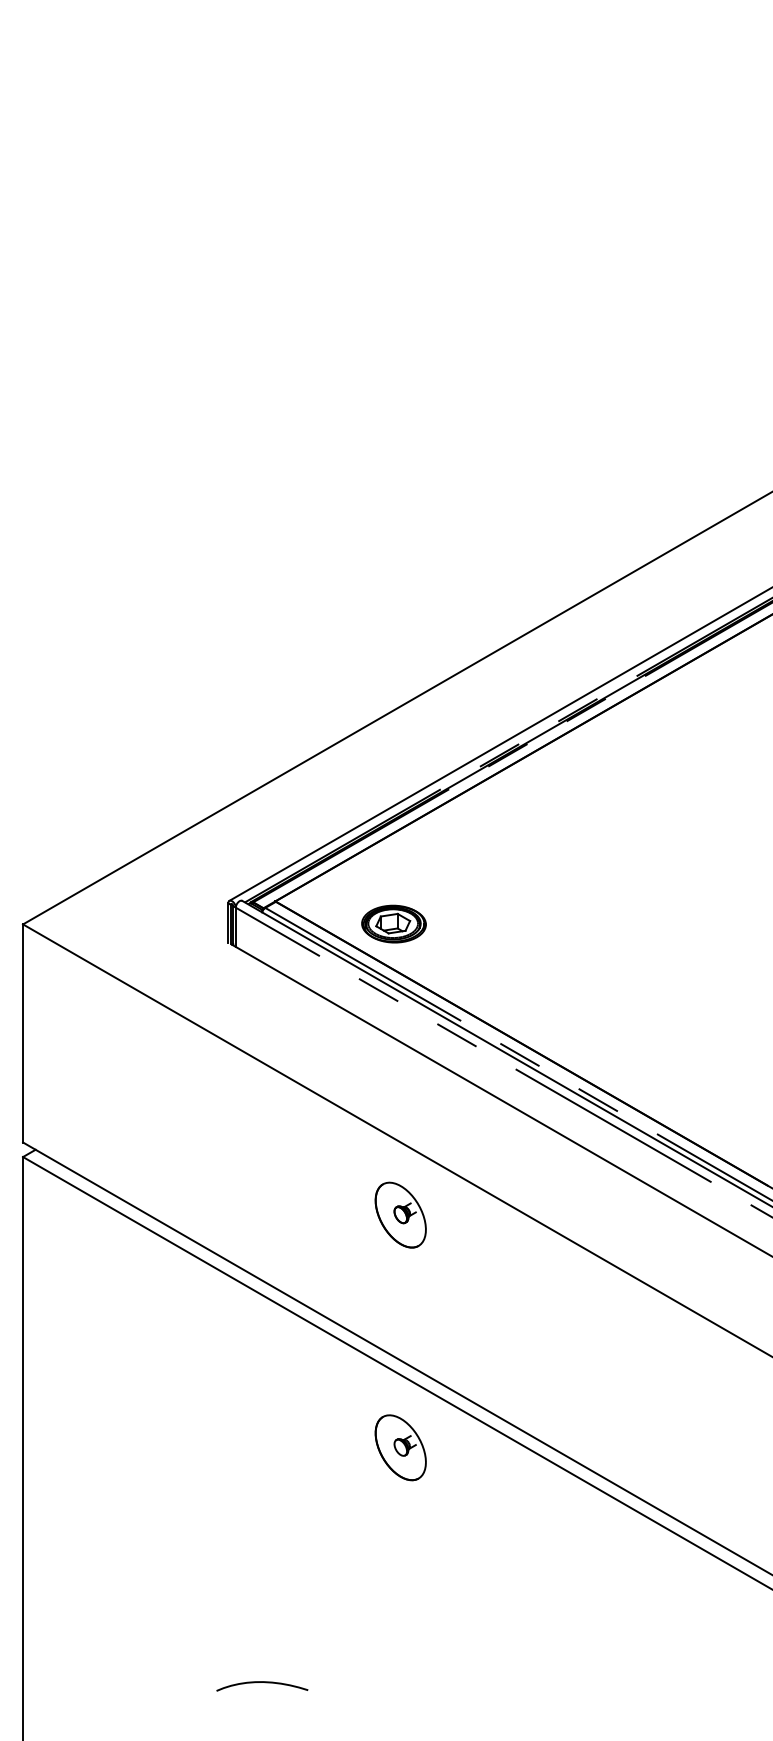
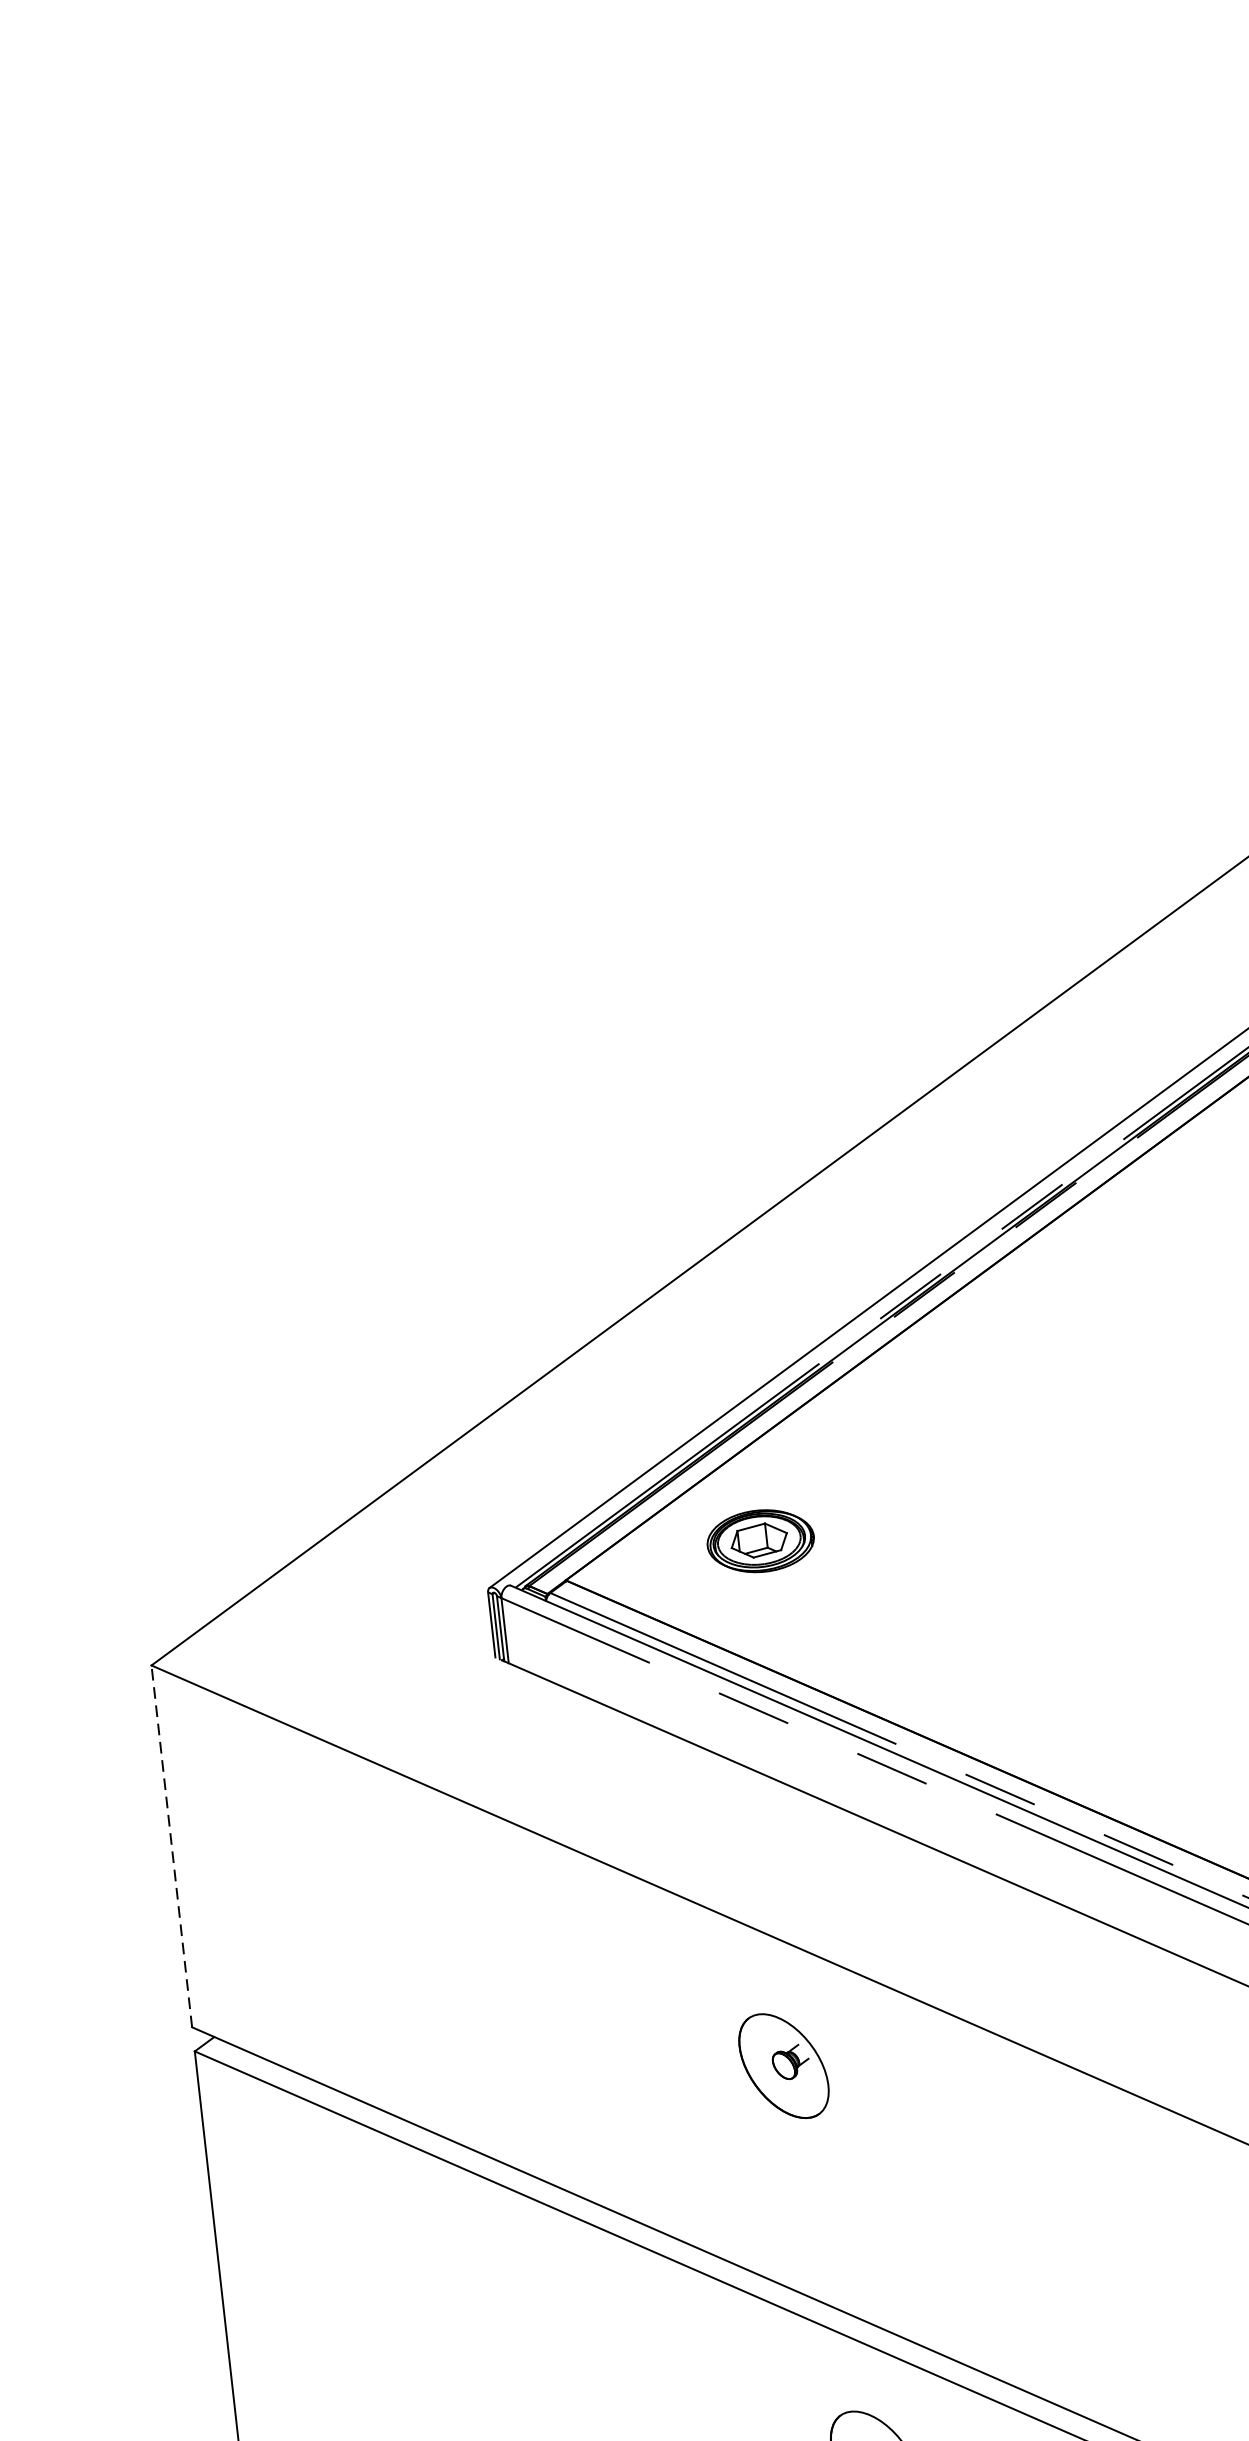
part: (393, 923) -> (759, 1540), moved
line: (23, 1032) -> (172, 1844), solid -> dashed
part: (400, 1214) -> (783, 2065), moved

